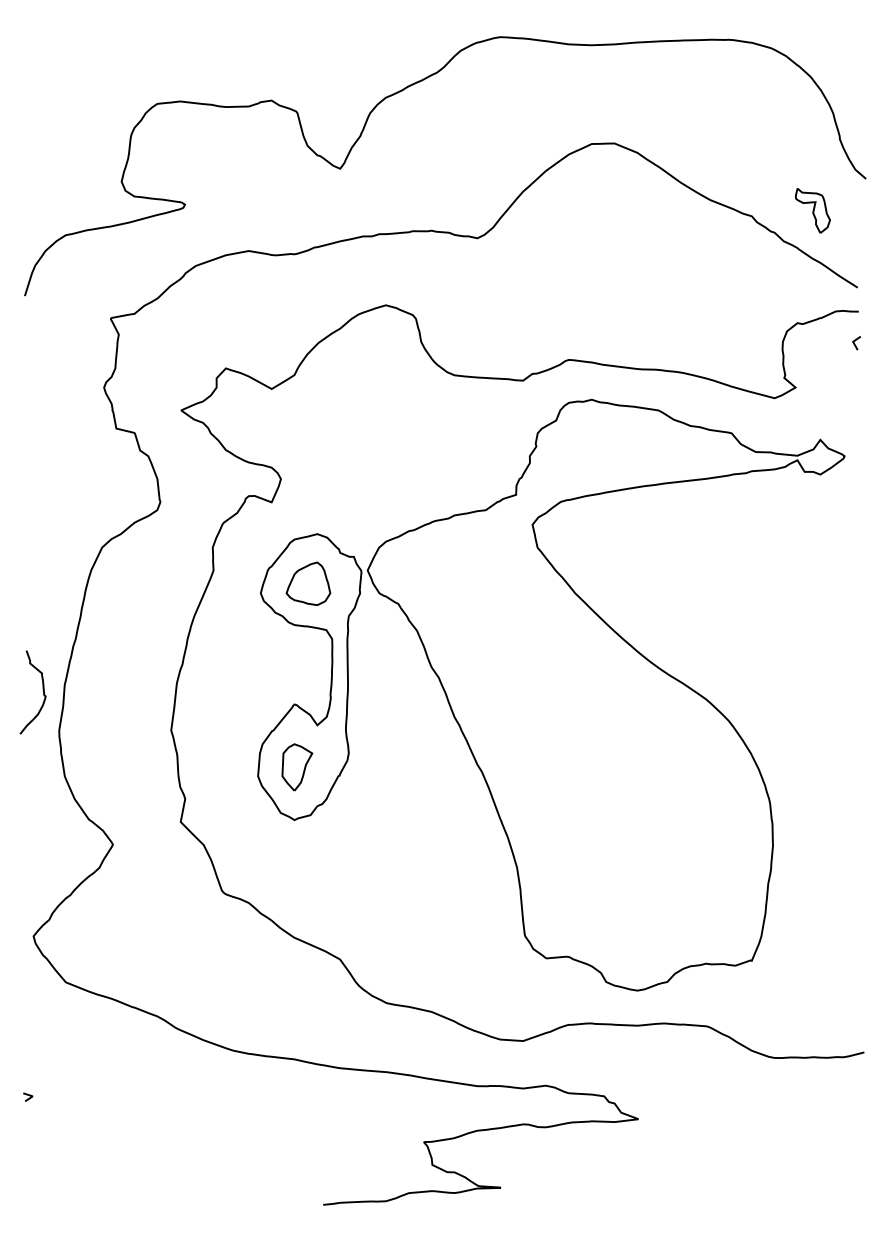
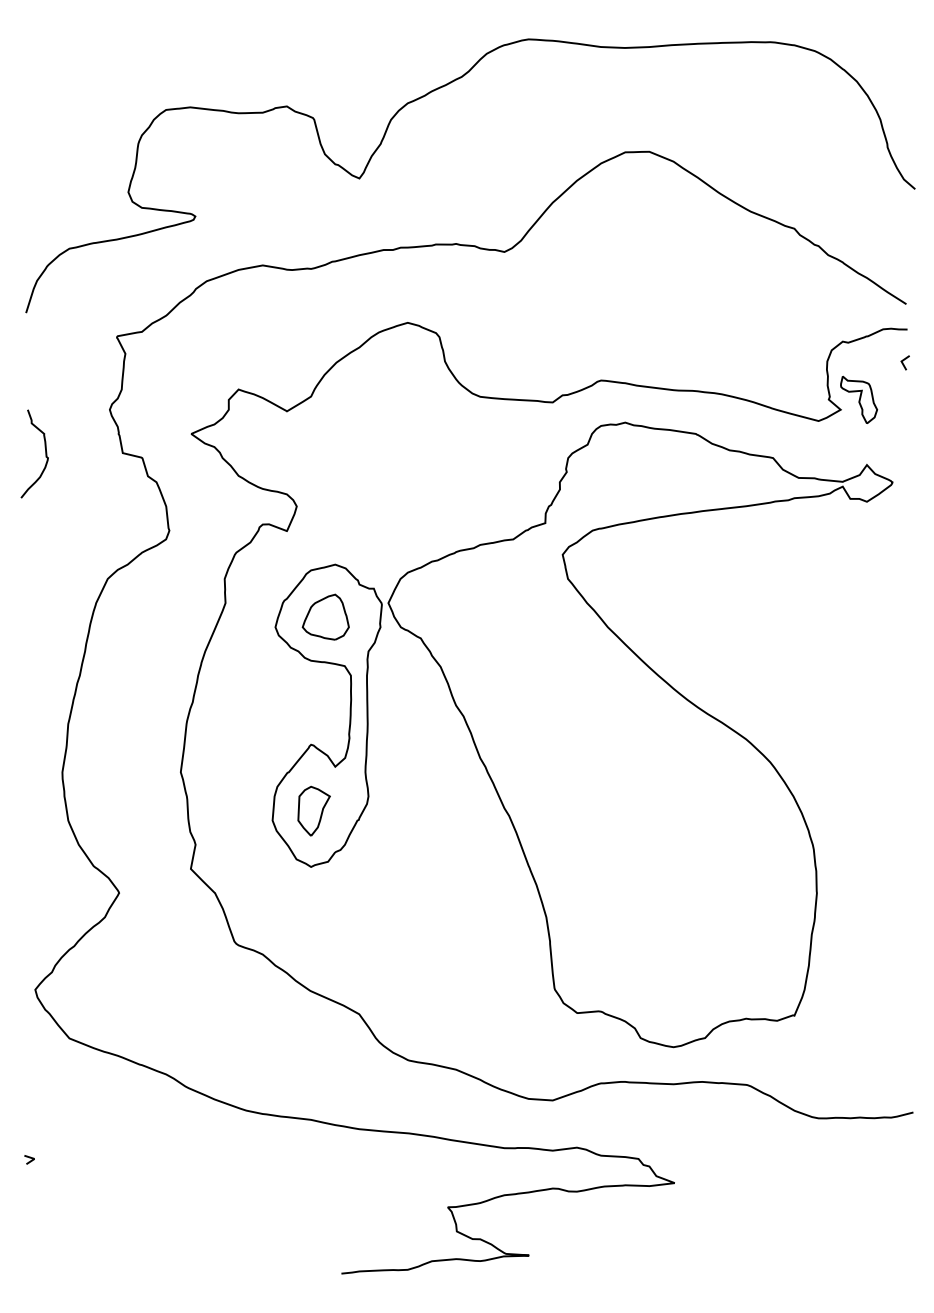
part: (813, 210) -> (859, 399), moved
curve: (43, 691) -> (45, 453), moved

